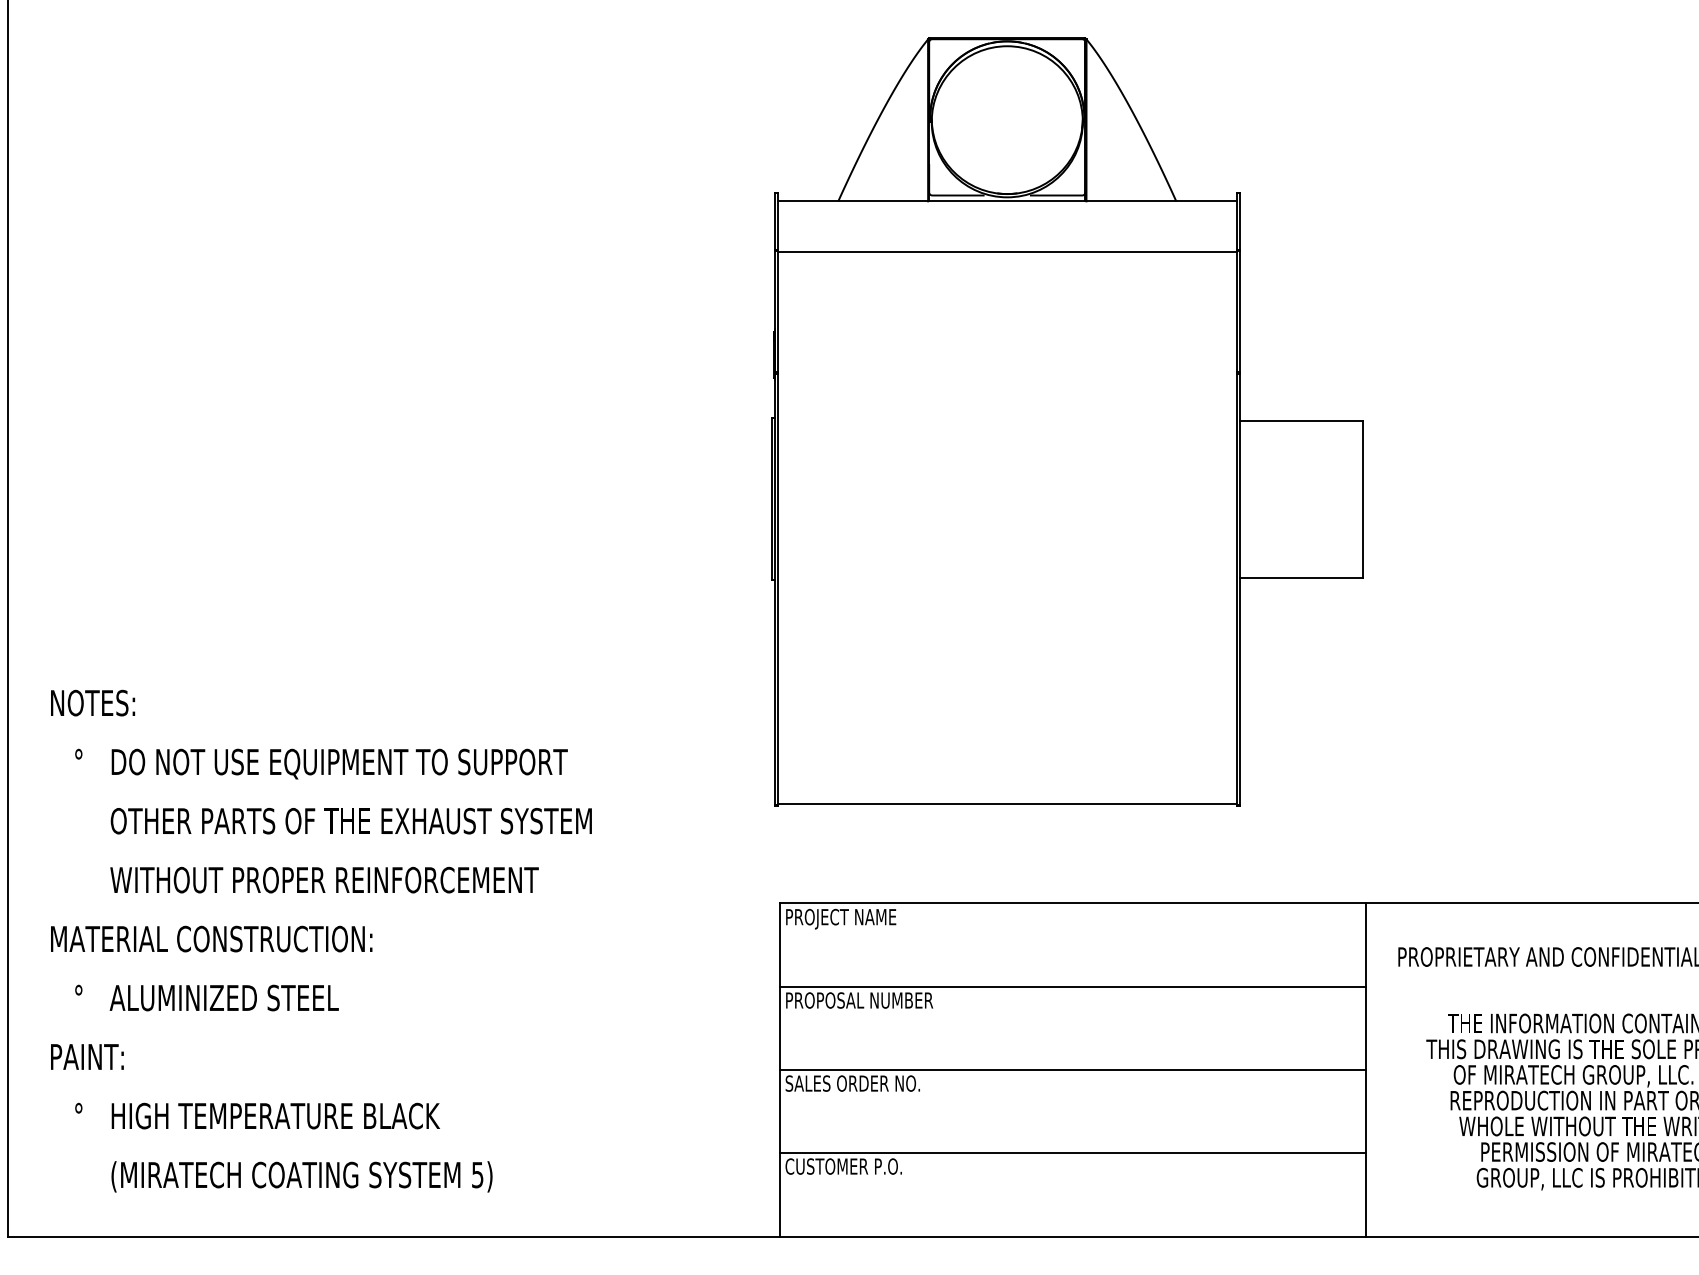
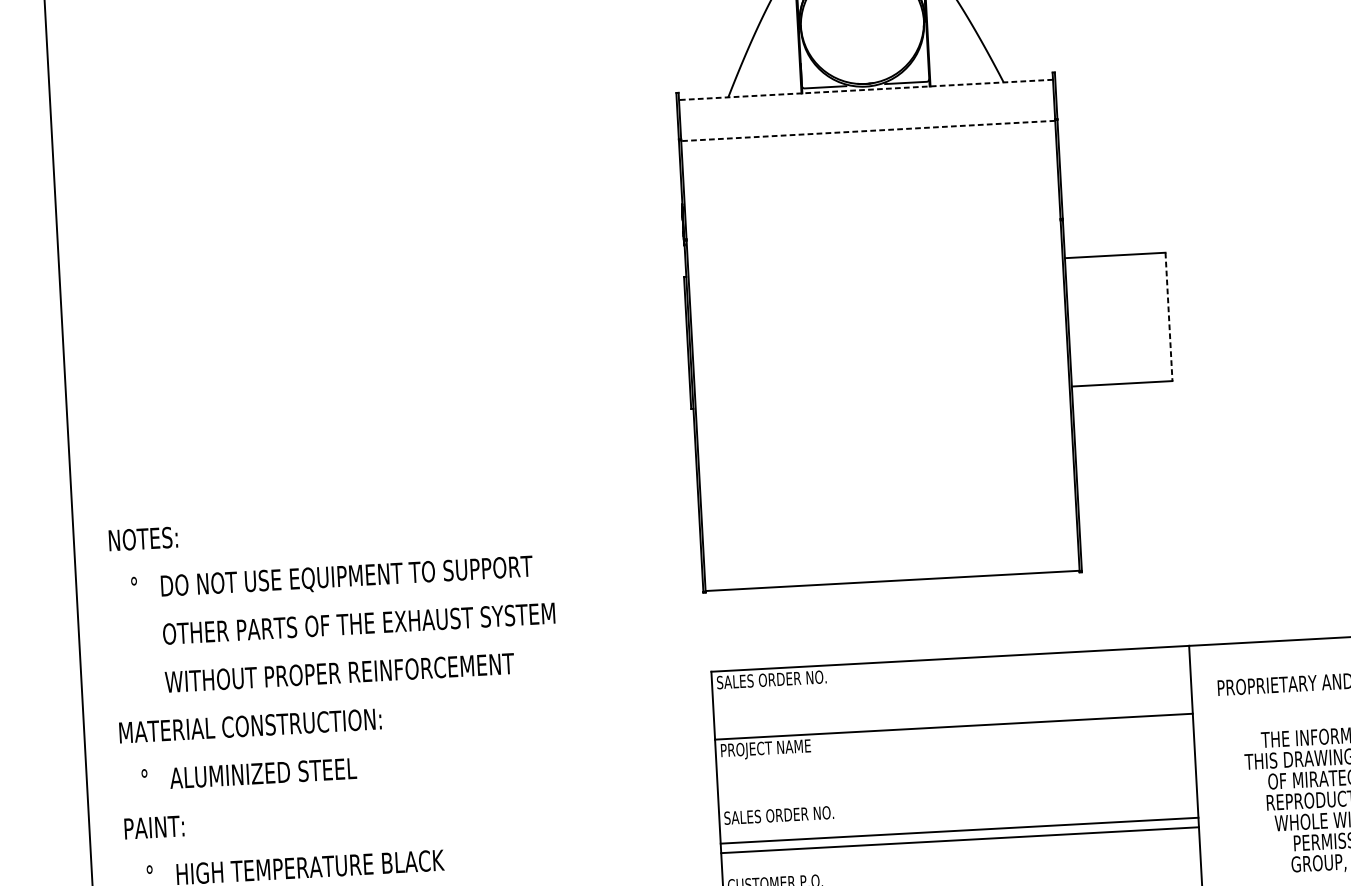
line: (1007, 201) -> (866, 90), solid -> dashed
line: (1007, 251) -> (868, 130), solid -> dashed
line: (1363, 499) -> (1169, 317), solid -> dashed
text: (852, 918) -> (771, 680), PROJECT NAME -> SALES ORDER NO.
text: (874, 1002) -> (793, 748), PROPOSAL NUMBER -> PROJECT NAME
line: (1072, 1069) -> (959, 839), moved
line: (1072, 1153) -> (959, 830), moved

